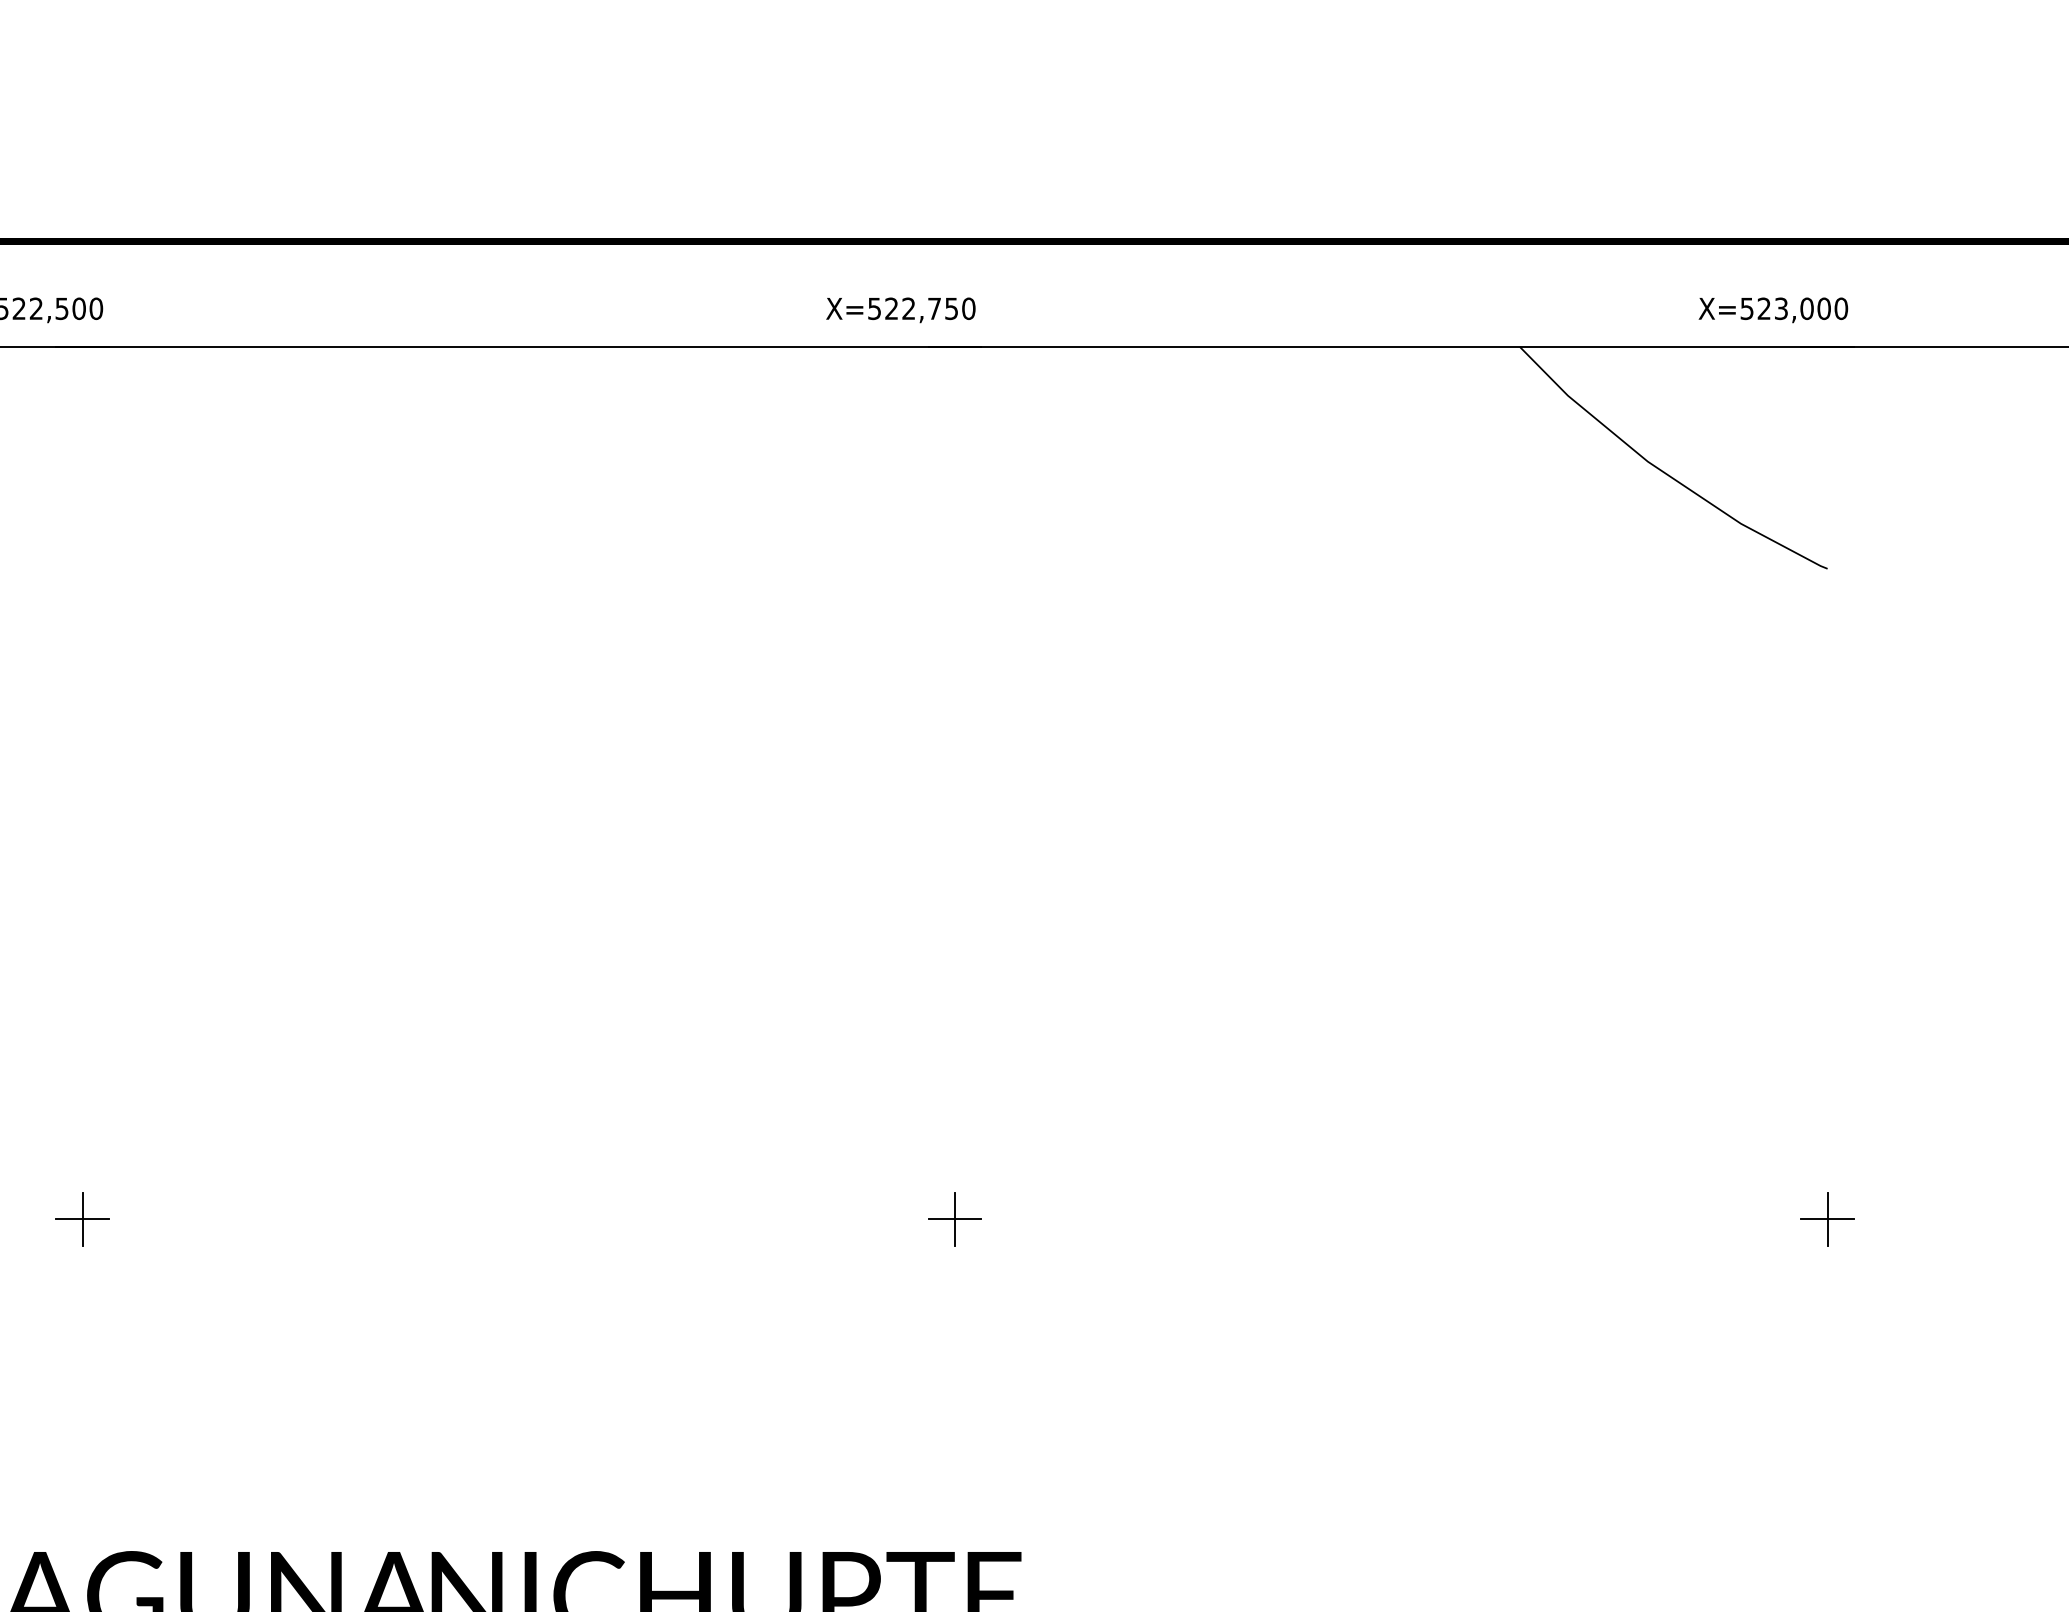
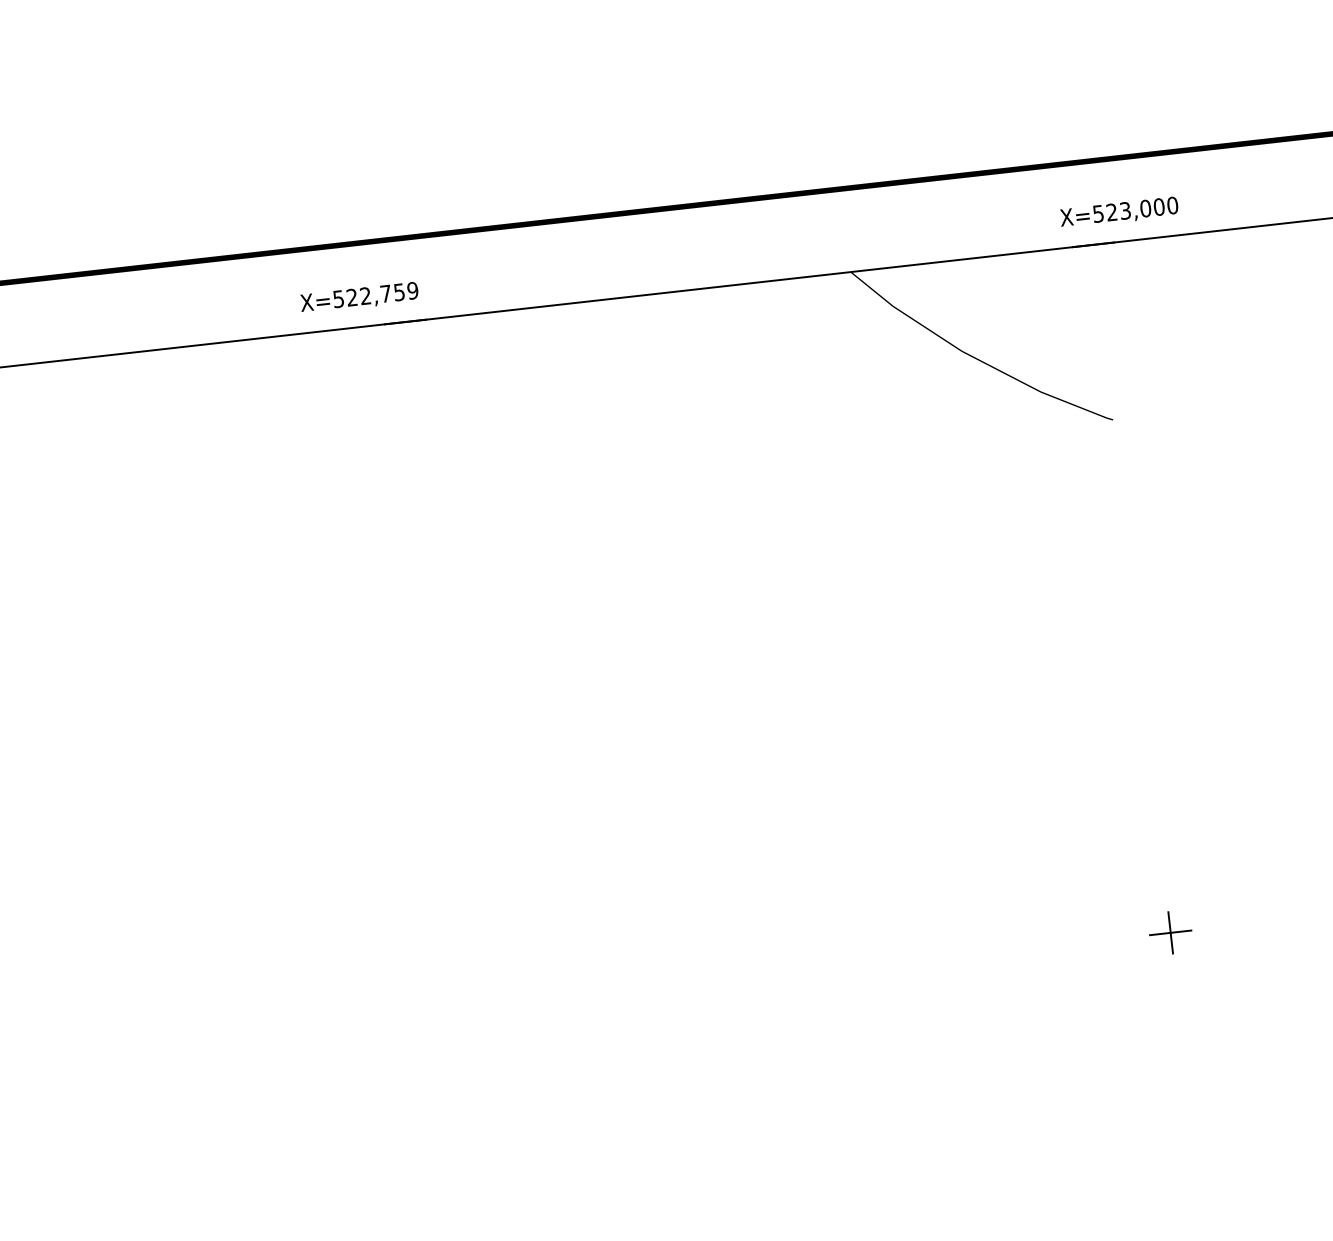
text: (968, 309) -> (412, 291), X=522,750 -> X=522,759
text: (1773, 310) -> (1119, 212), moved
part: (954, 1219) -> (482, 1010), removed

